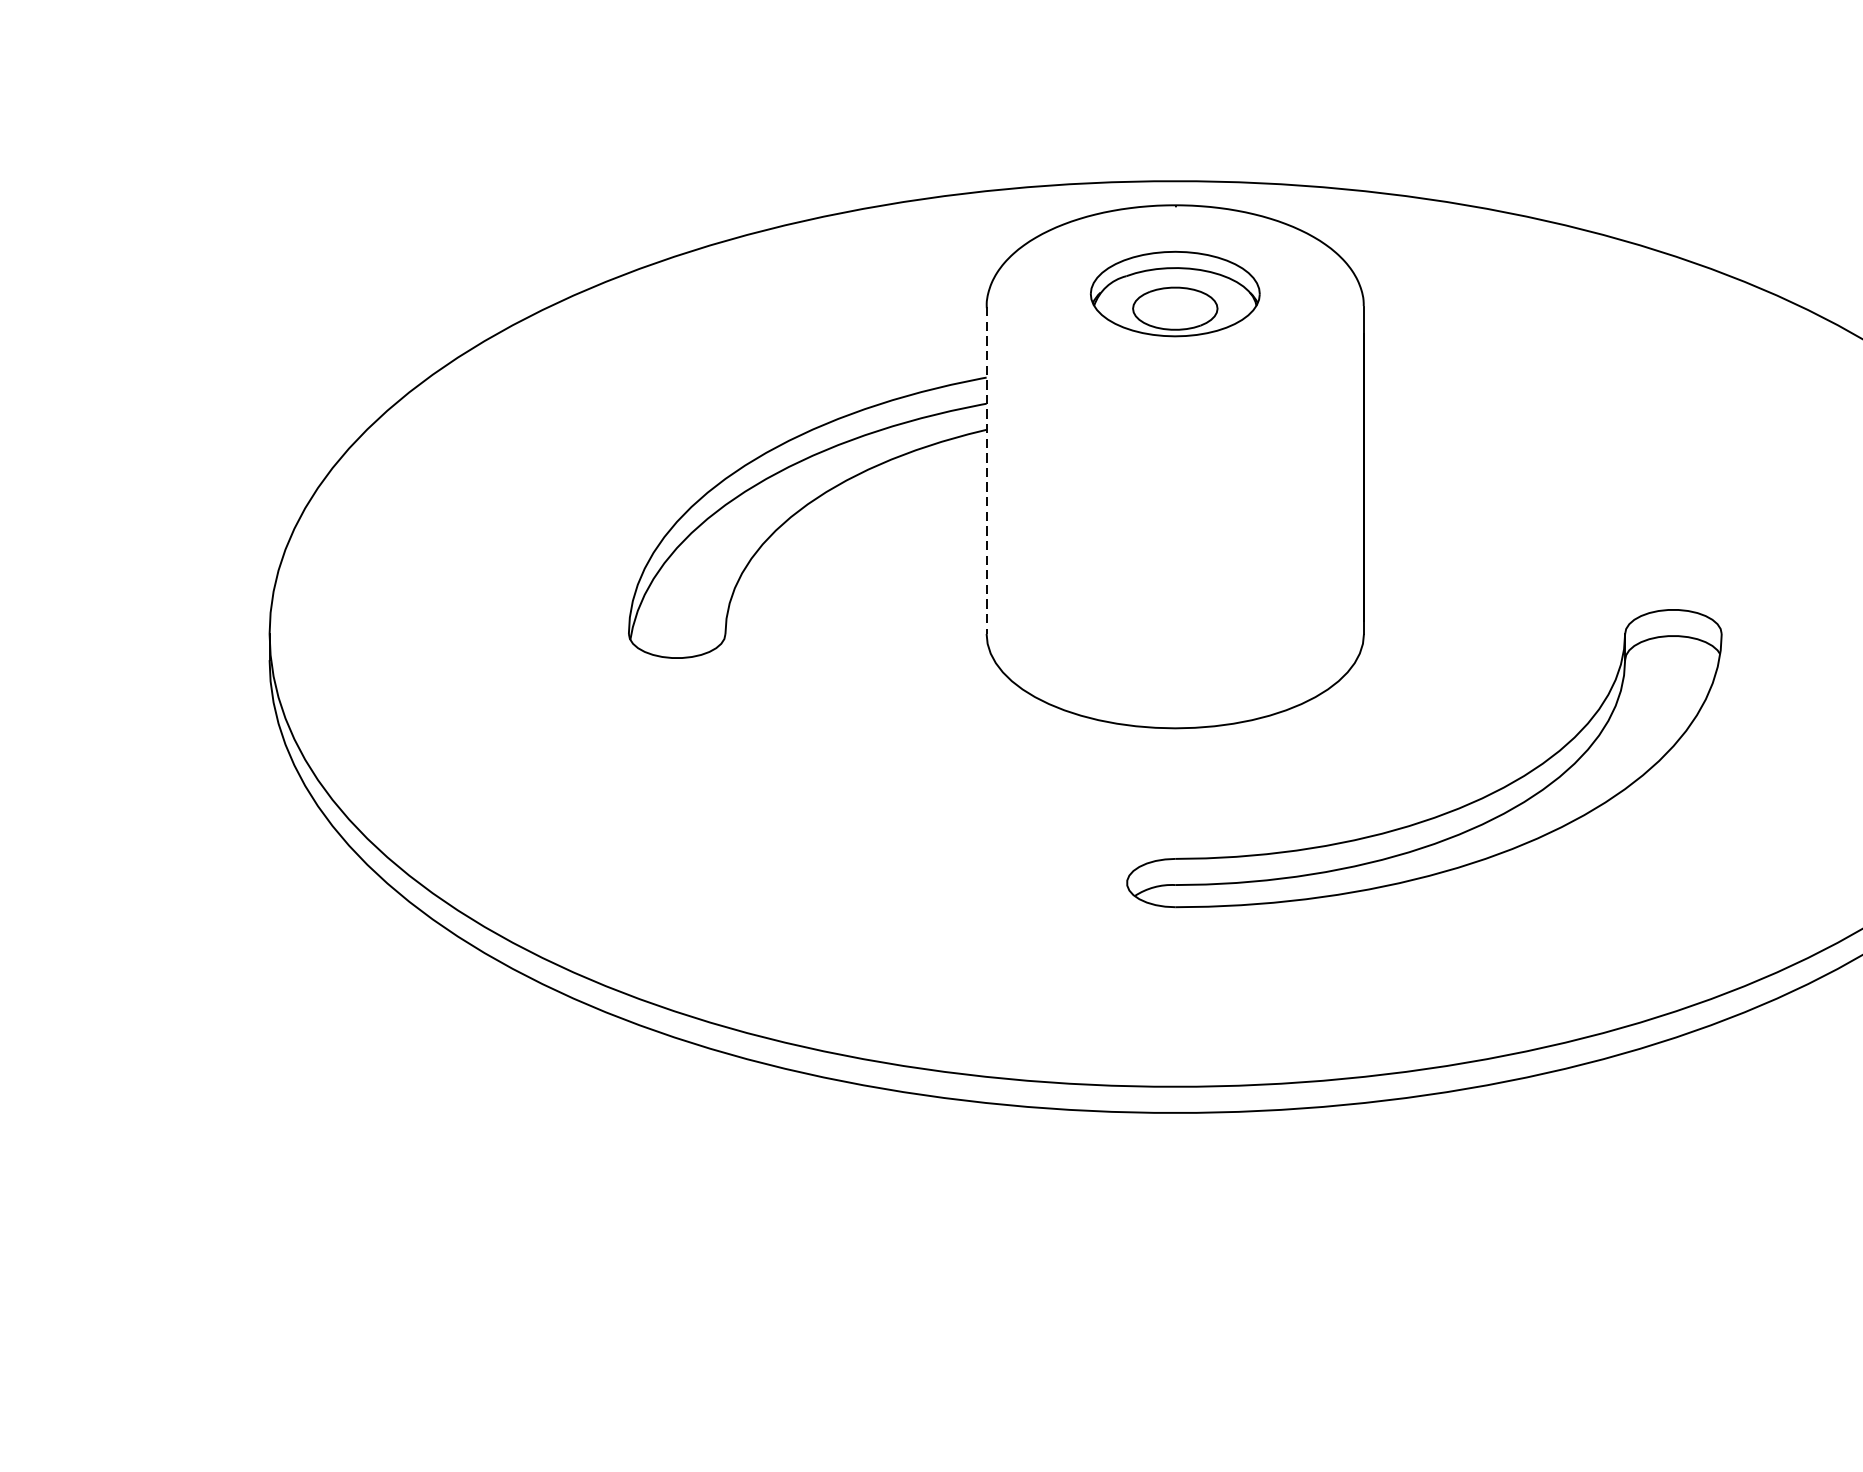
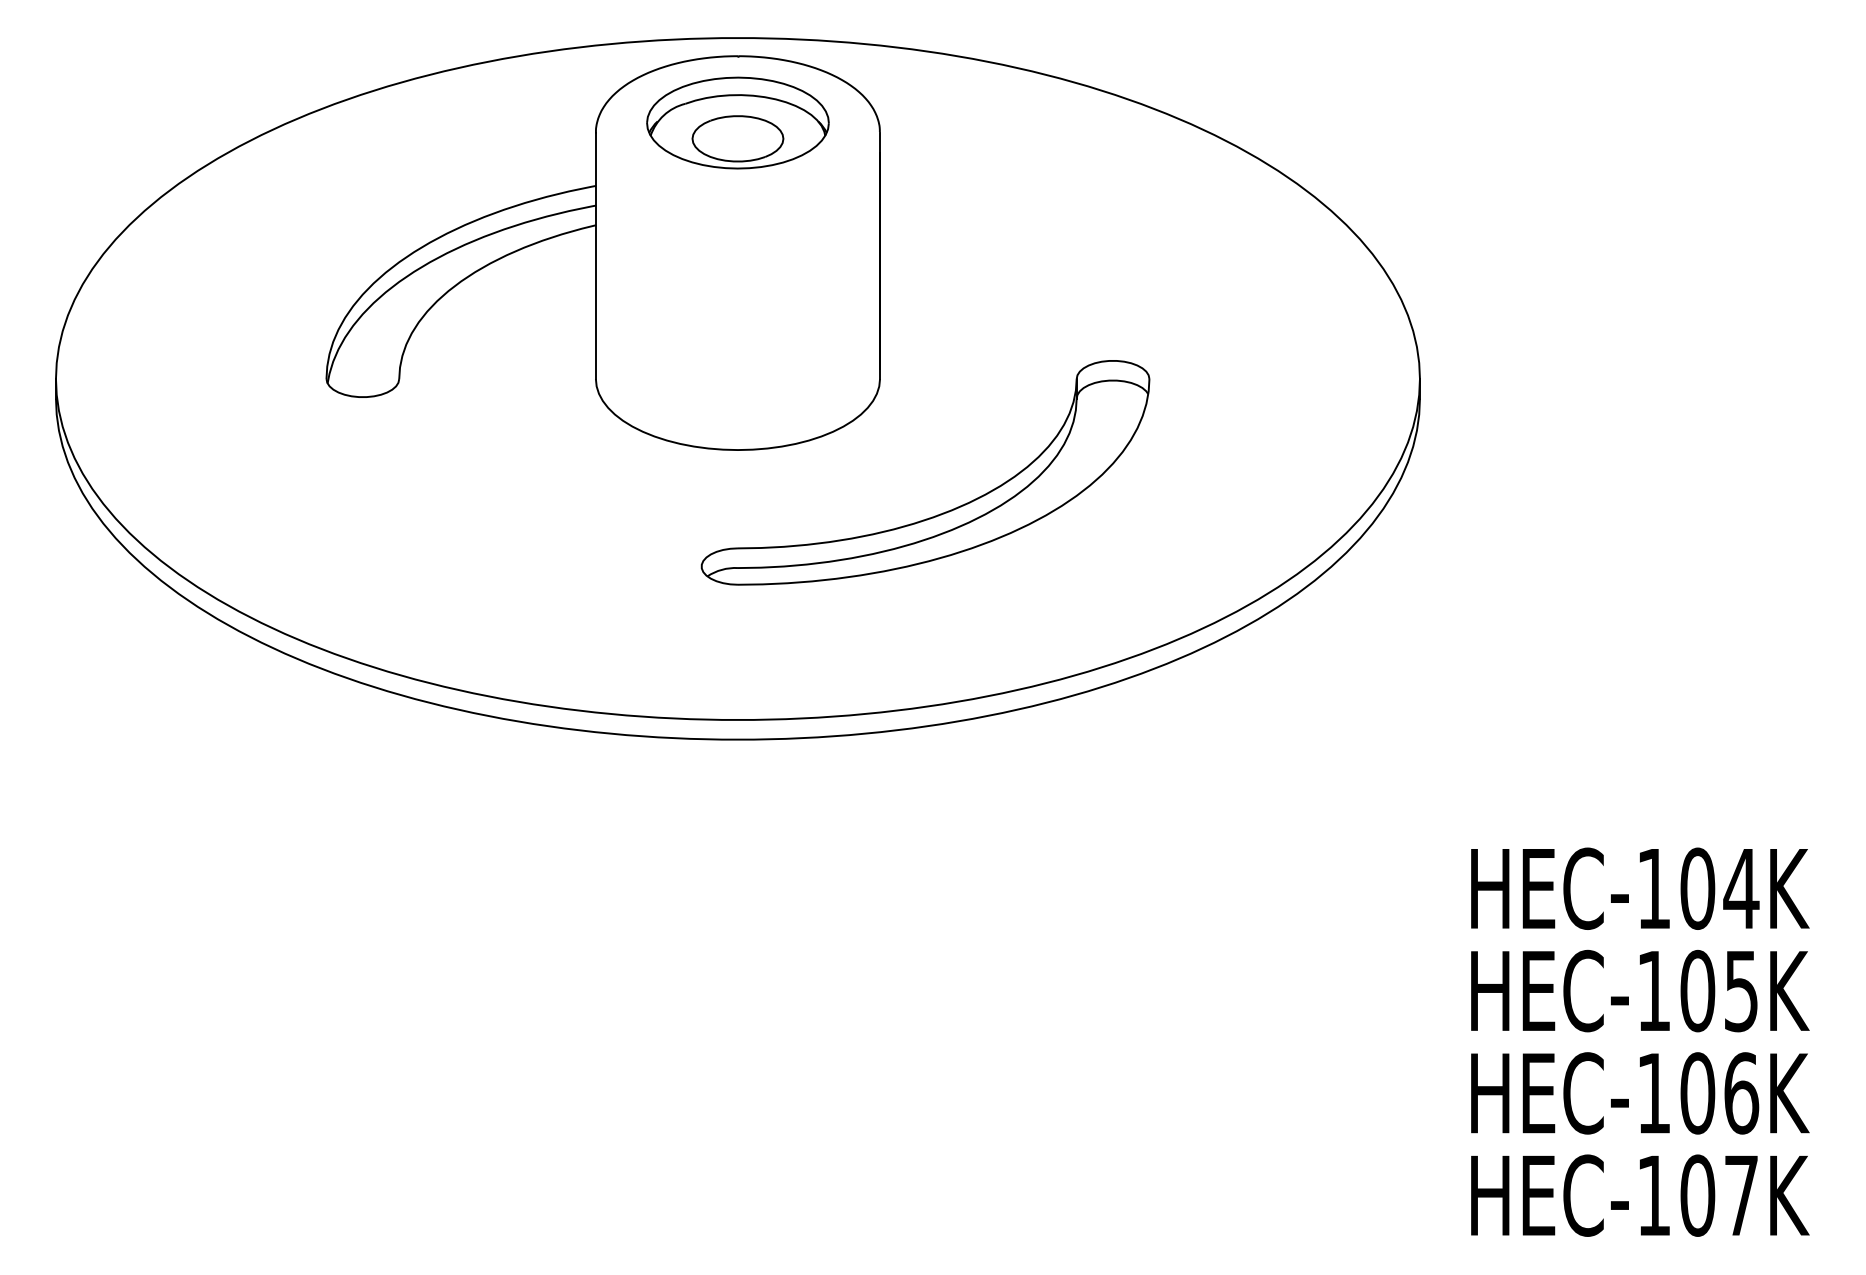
part: (1174, 293) -> (737, 122), size x1.43
line: (986, 471) -> (595, 256), dashed -> solid

